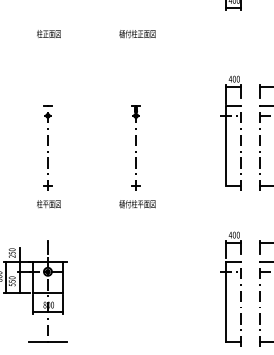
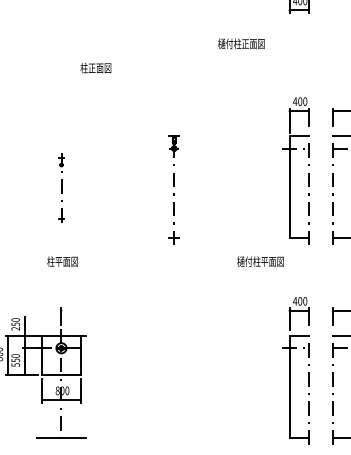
text: (48, 33) -> (95, 67), moved
text: (137, 34) -> (241, 44), moved
part: (47, 147) -> (60, 189), size x0.6
text: (137, 204) -> (260, 262), moved

